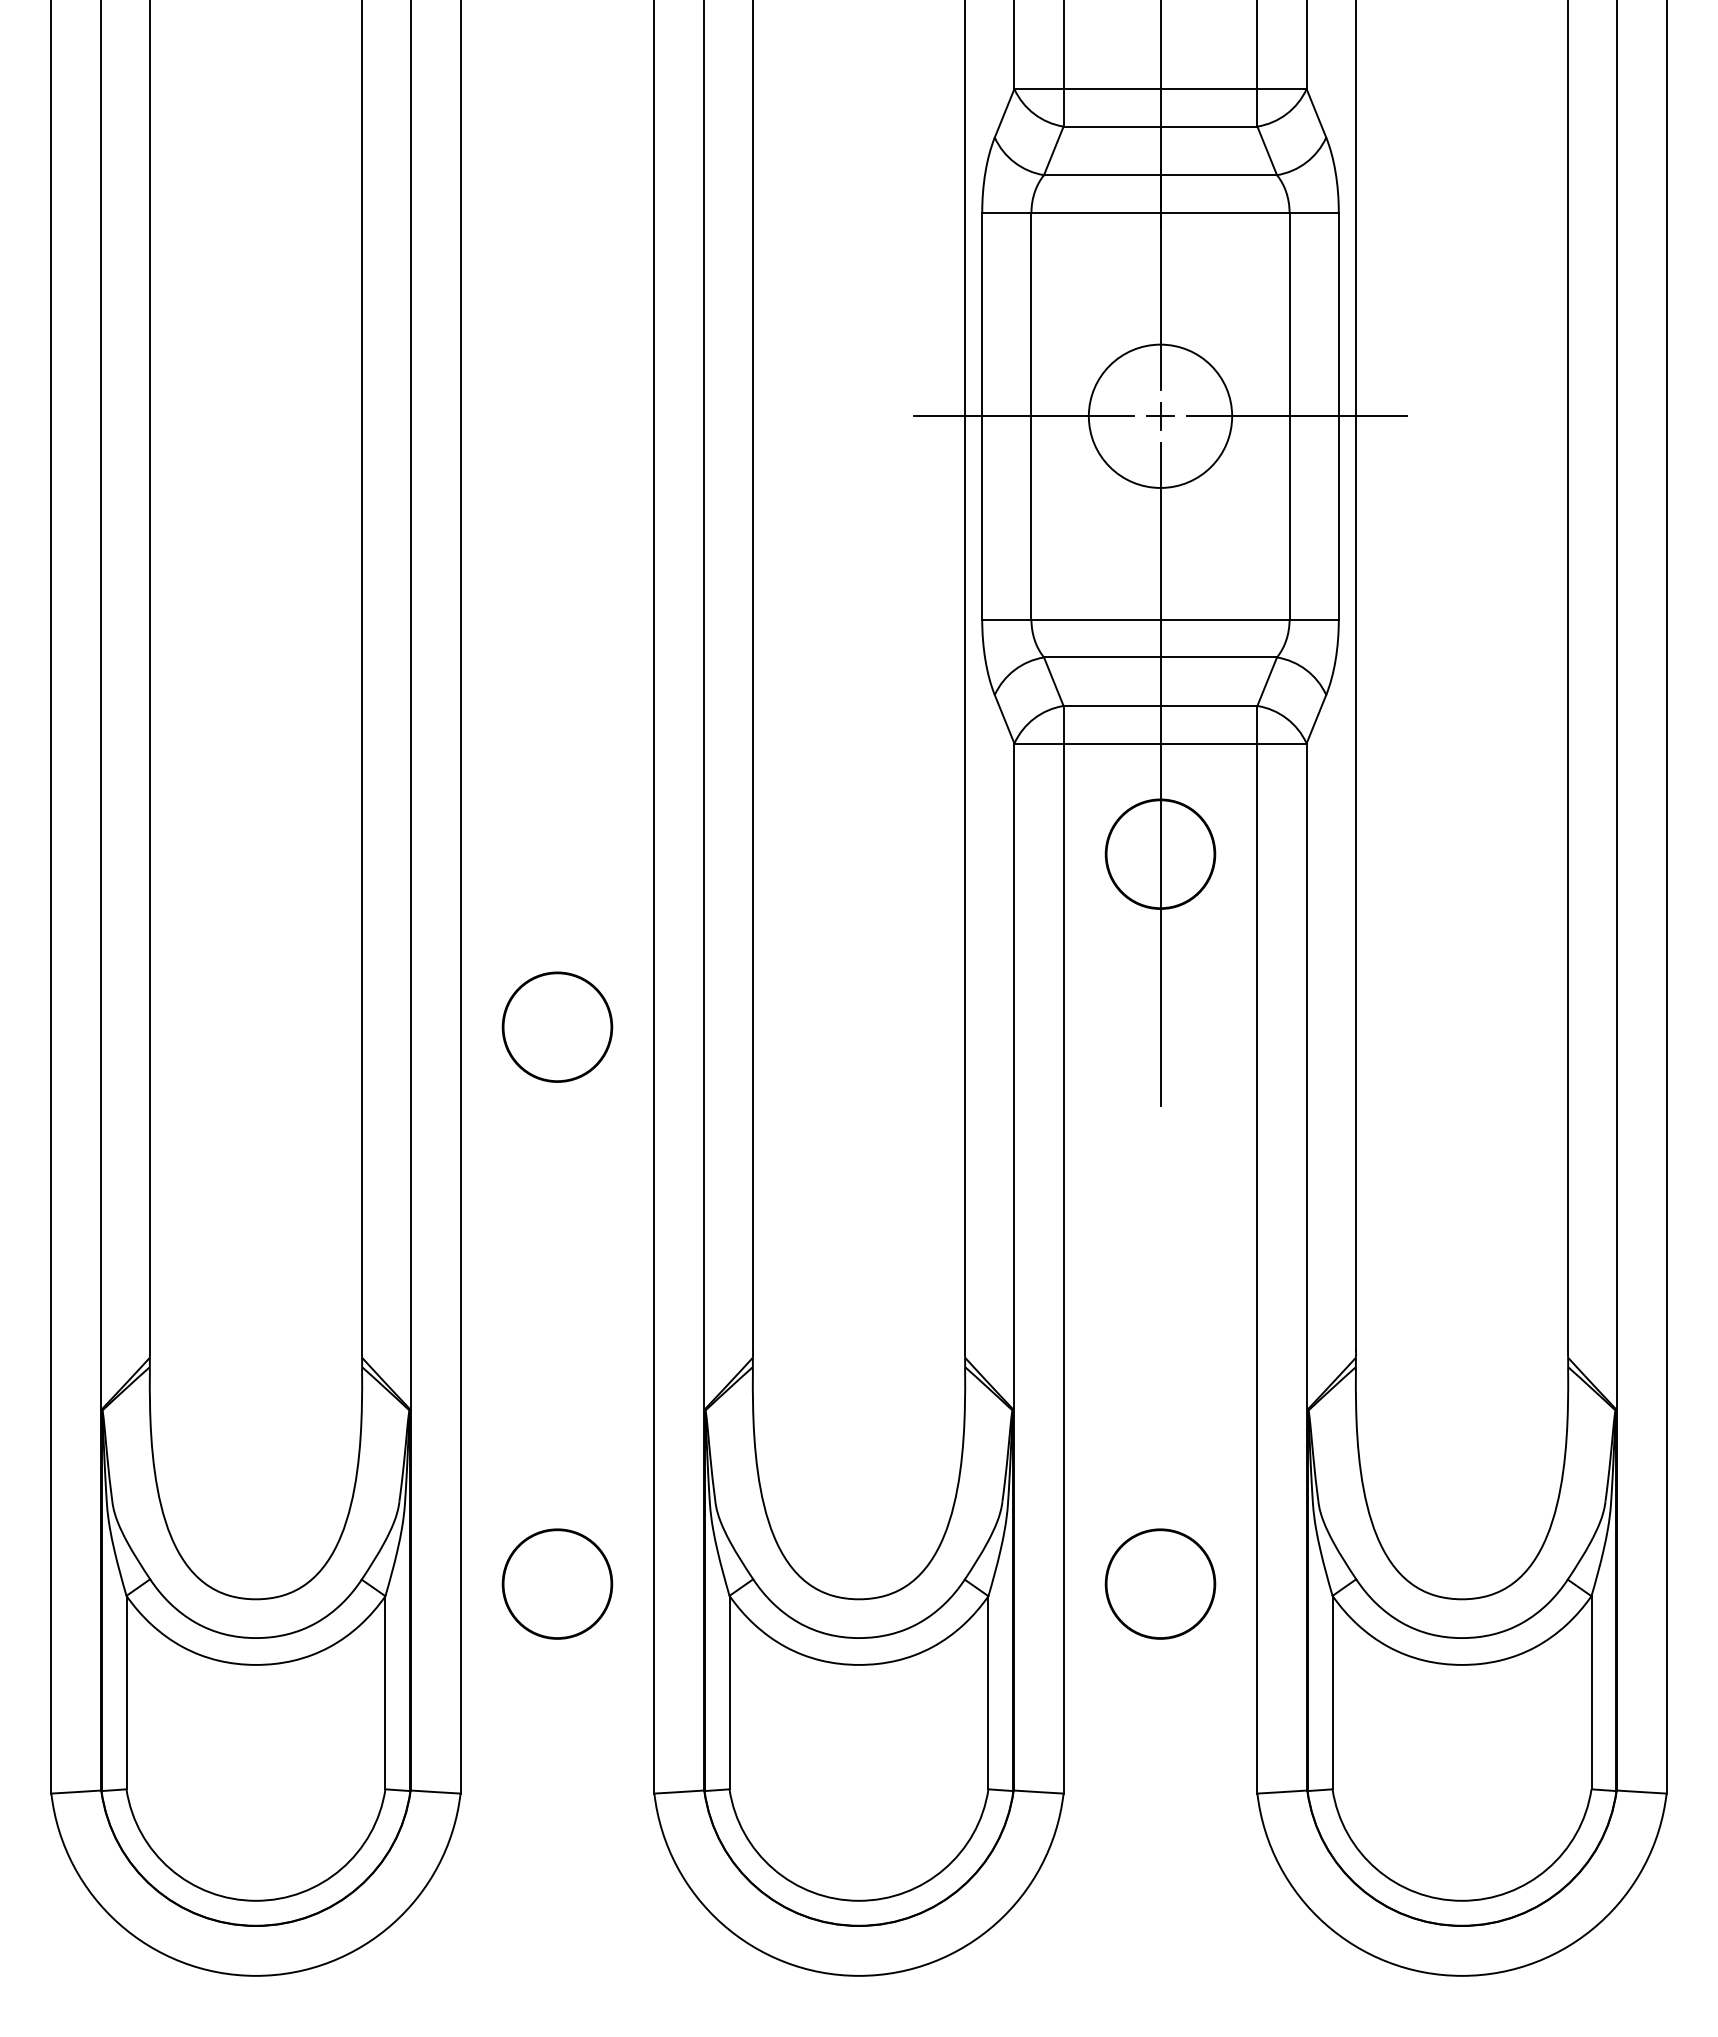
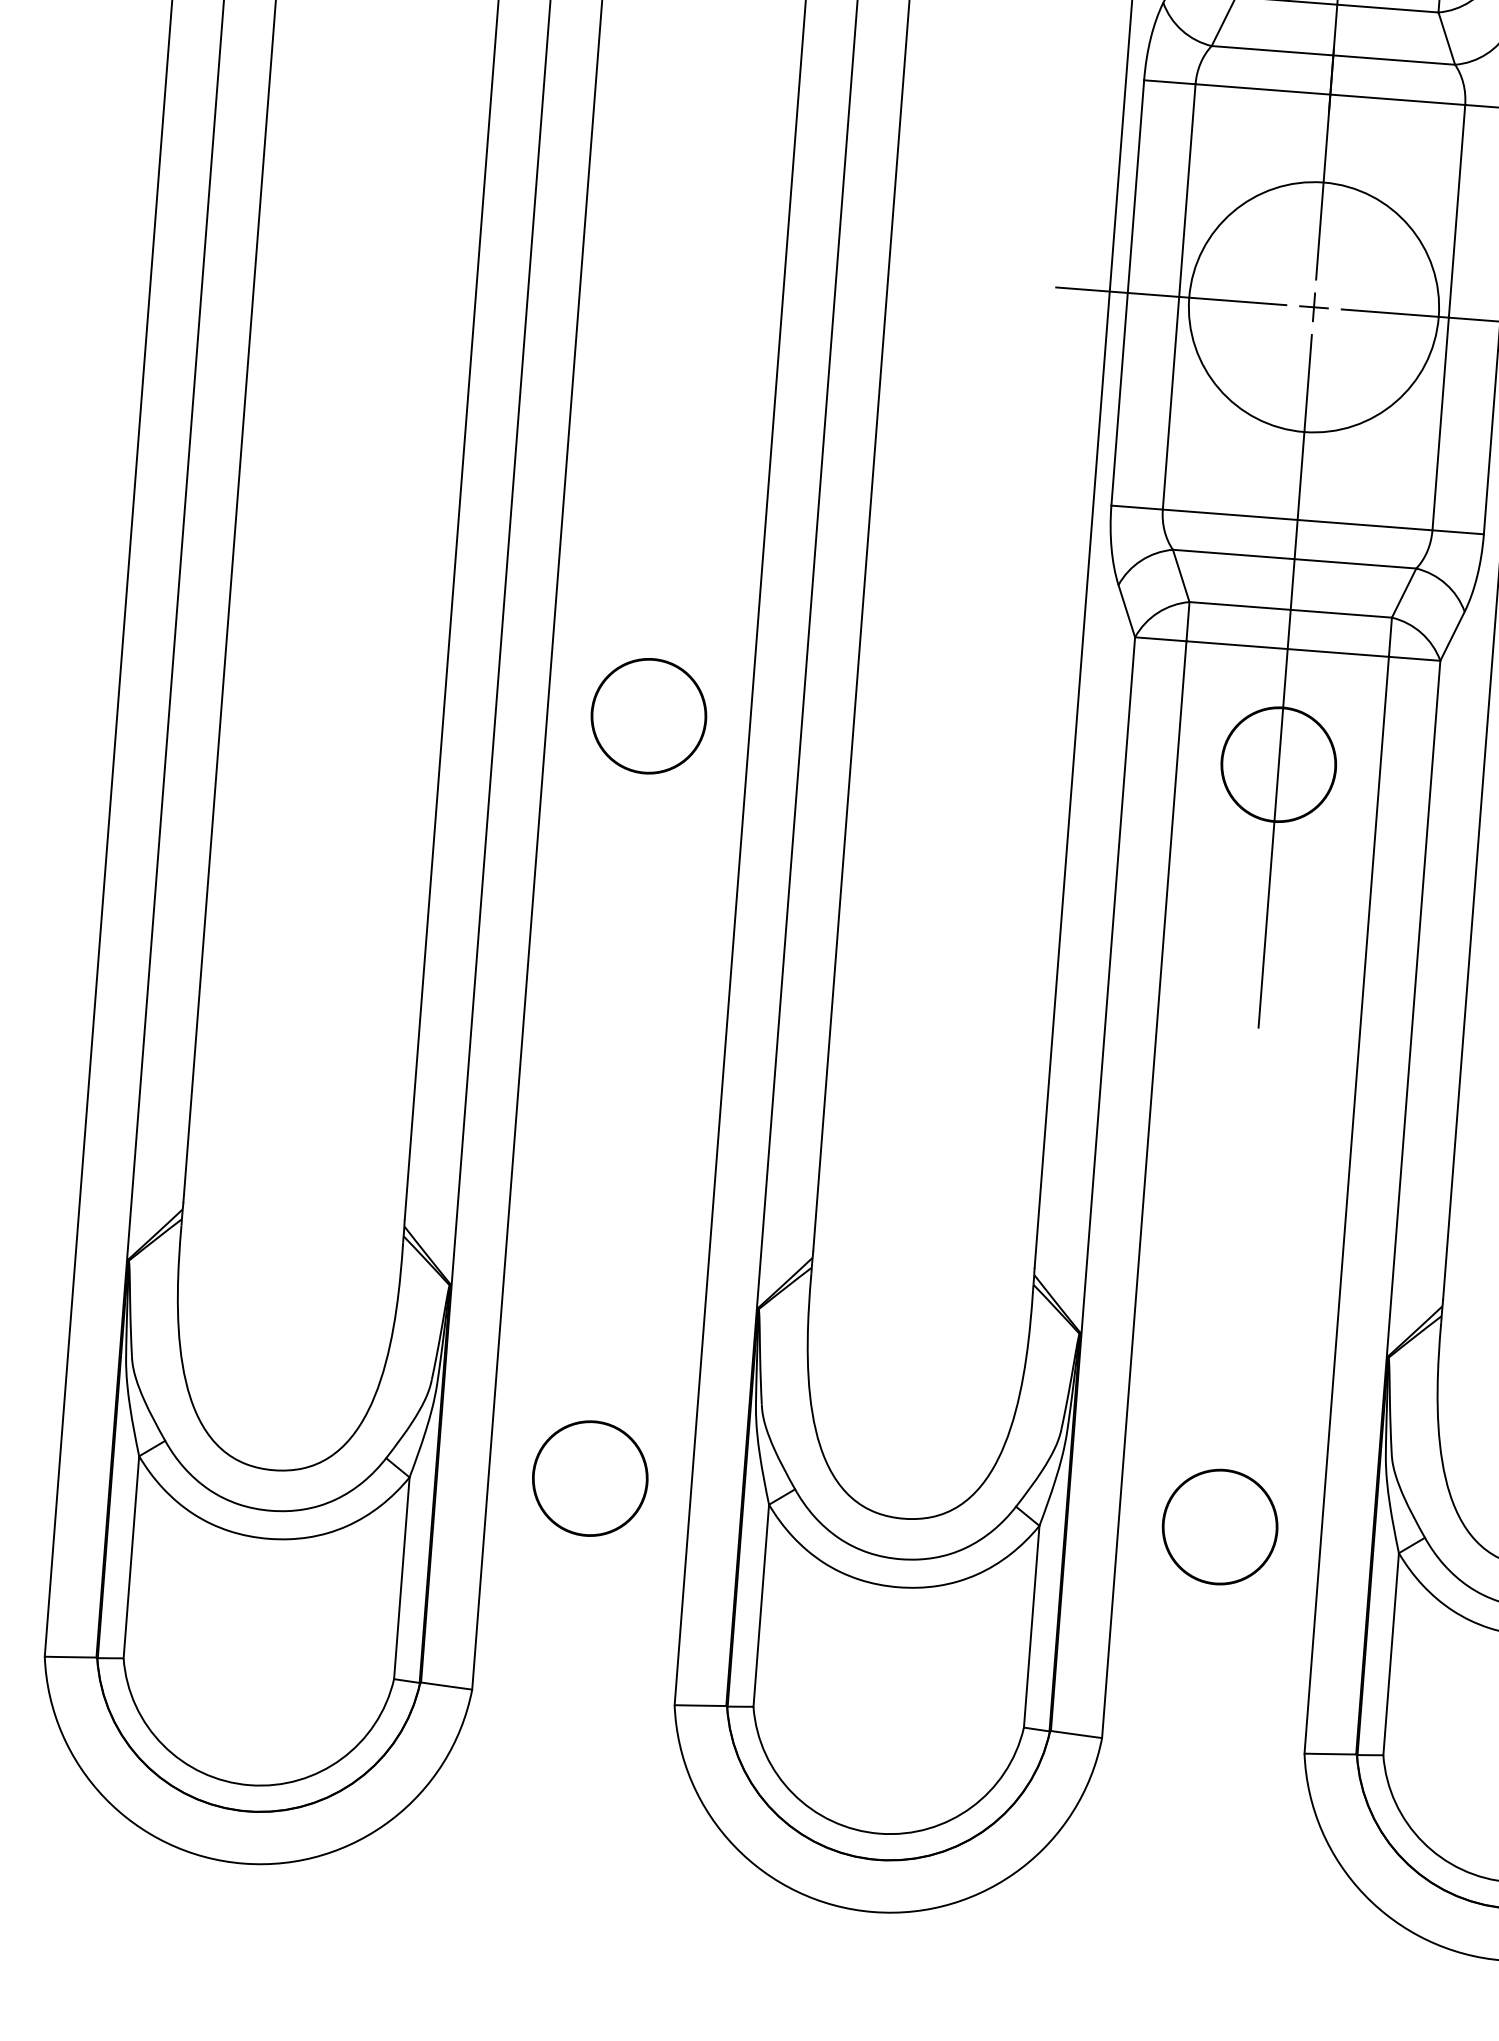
circle: (1160, 415) -> (1314, 306), size x1.67
part: (557, 1026) -> (649, 715), moved

